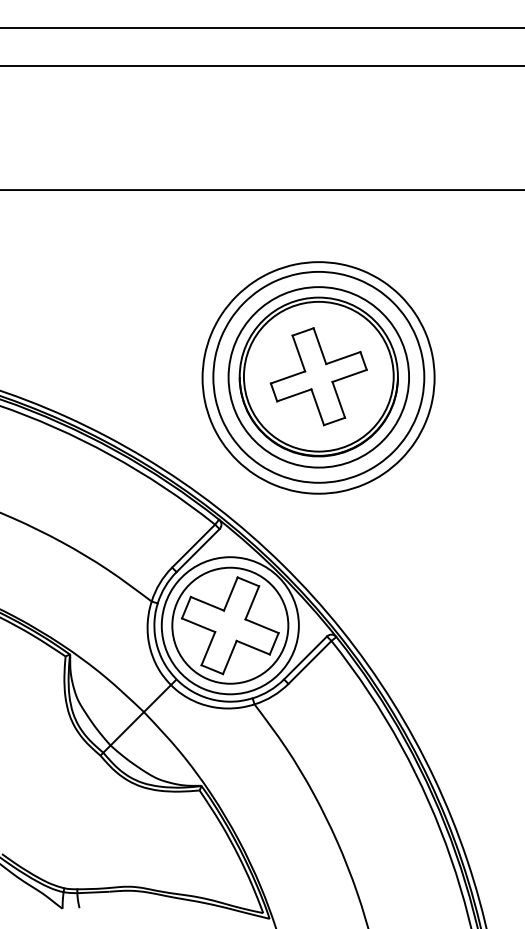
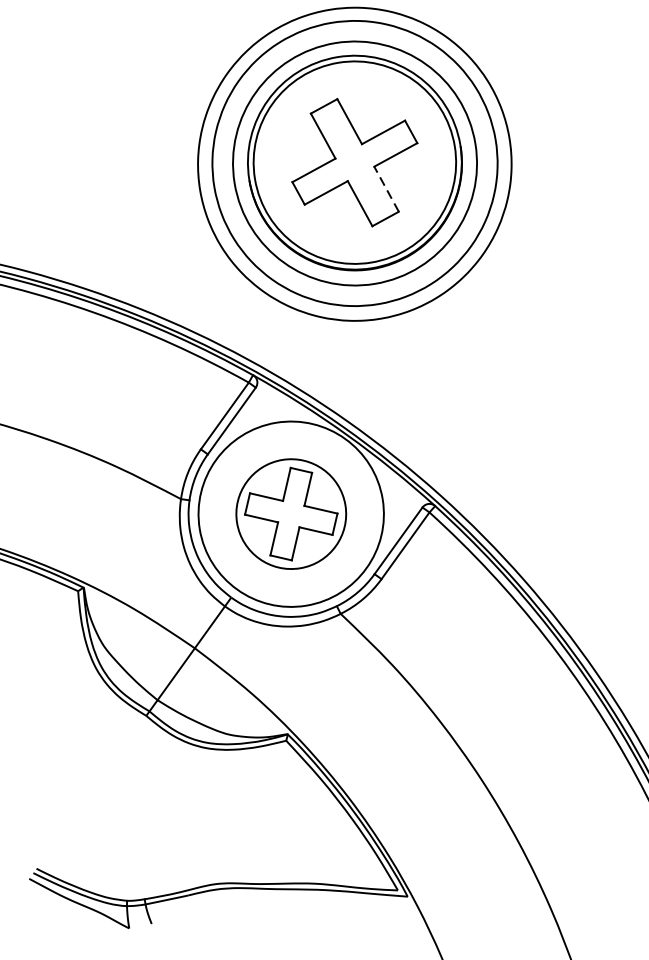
line: (338, 399) -> (386, 188), solid -> dashed
part: (230, 625) -> (291, 513), size x0.7

